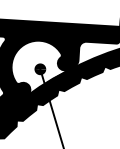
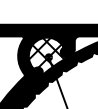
hatch: (38, 64) -> (47, 54), added

